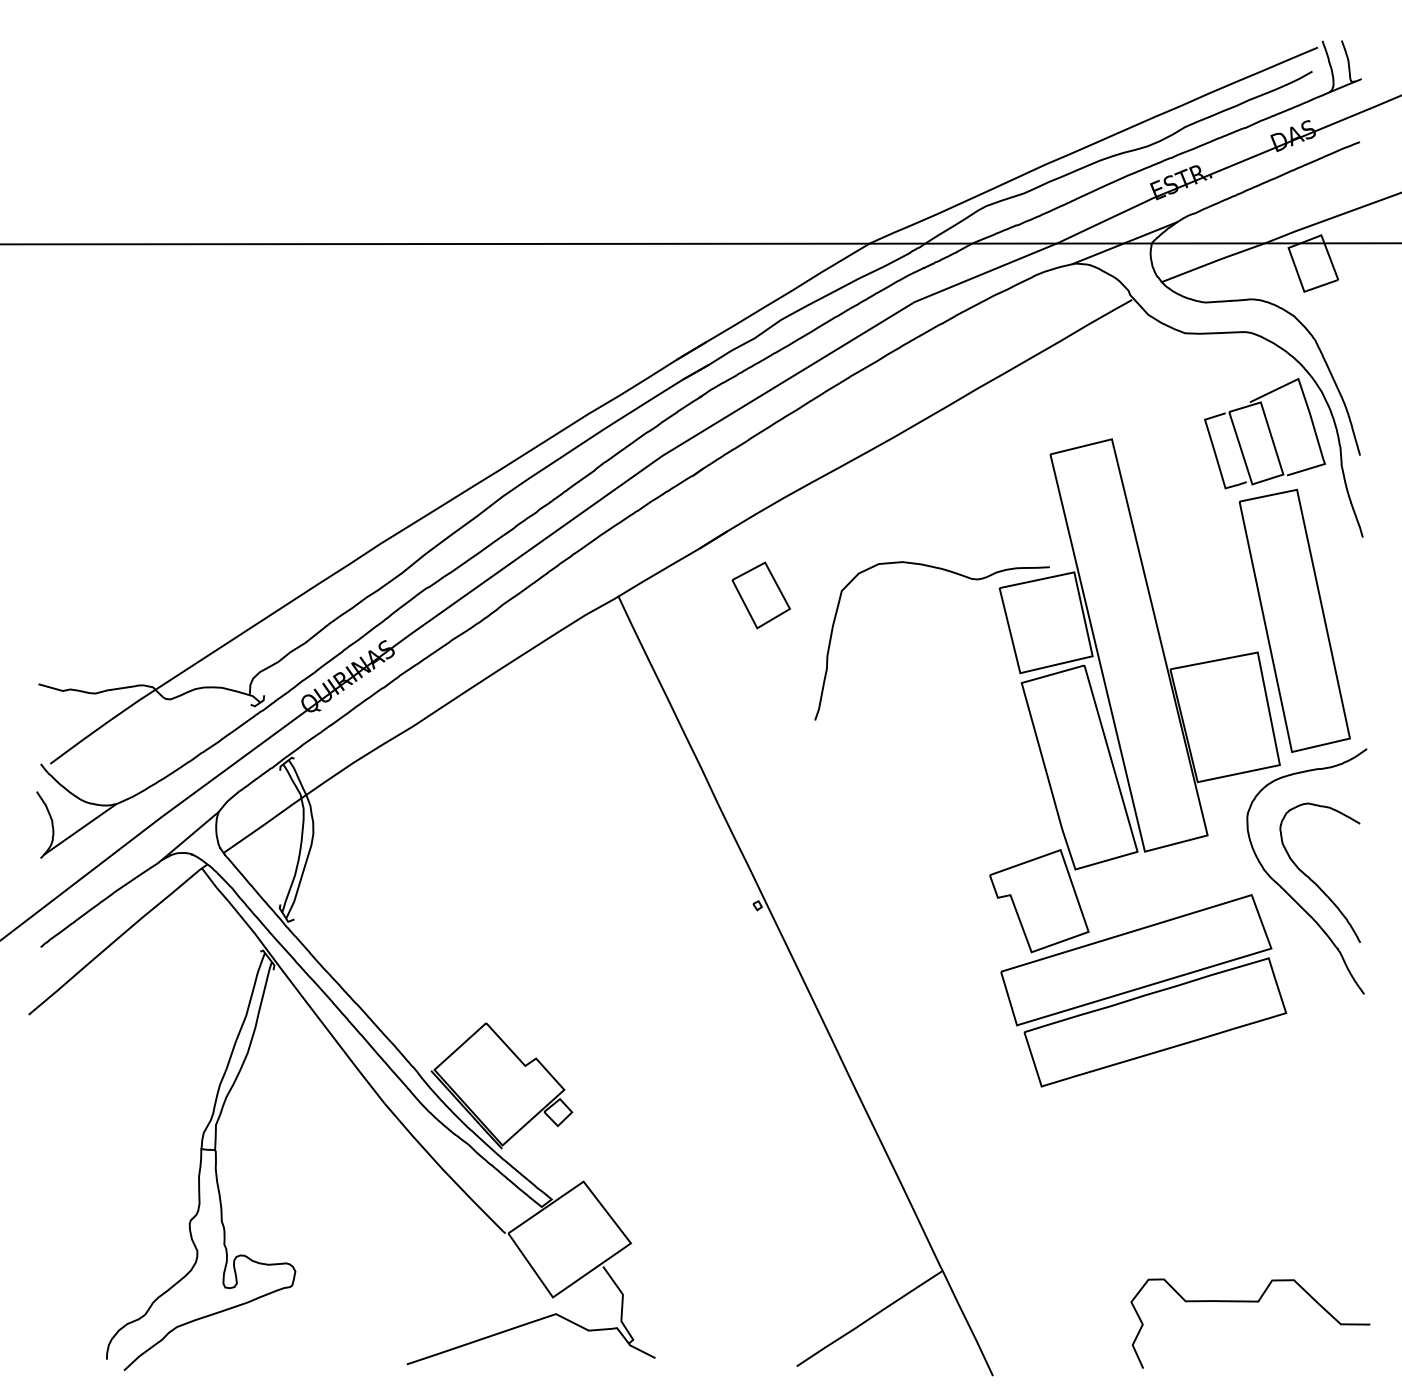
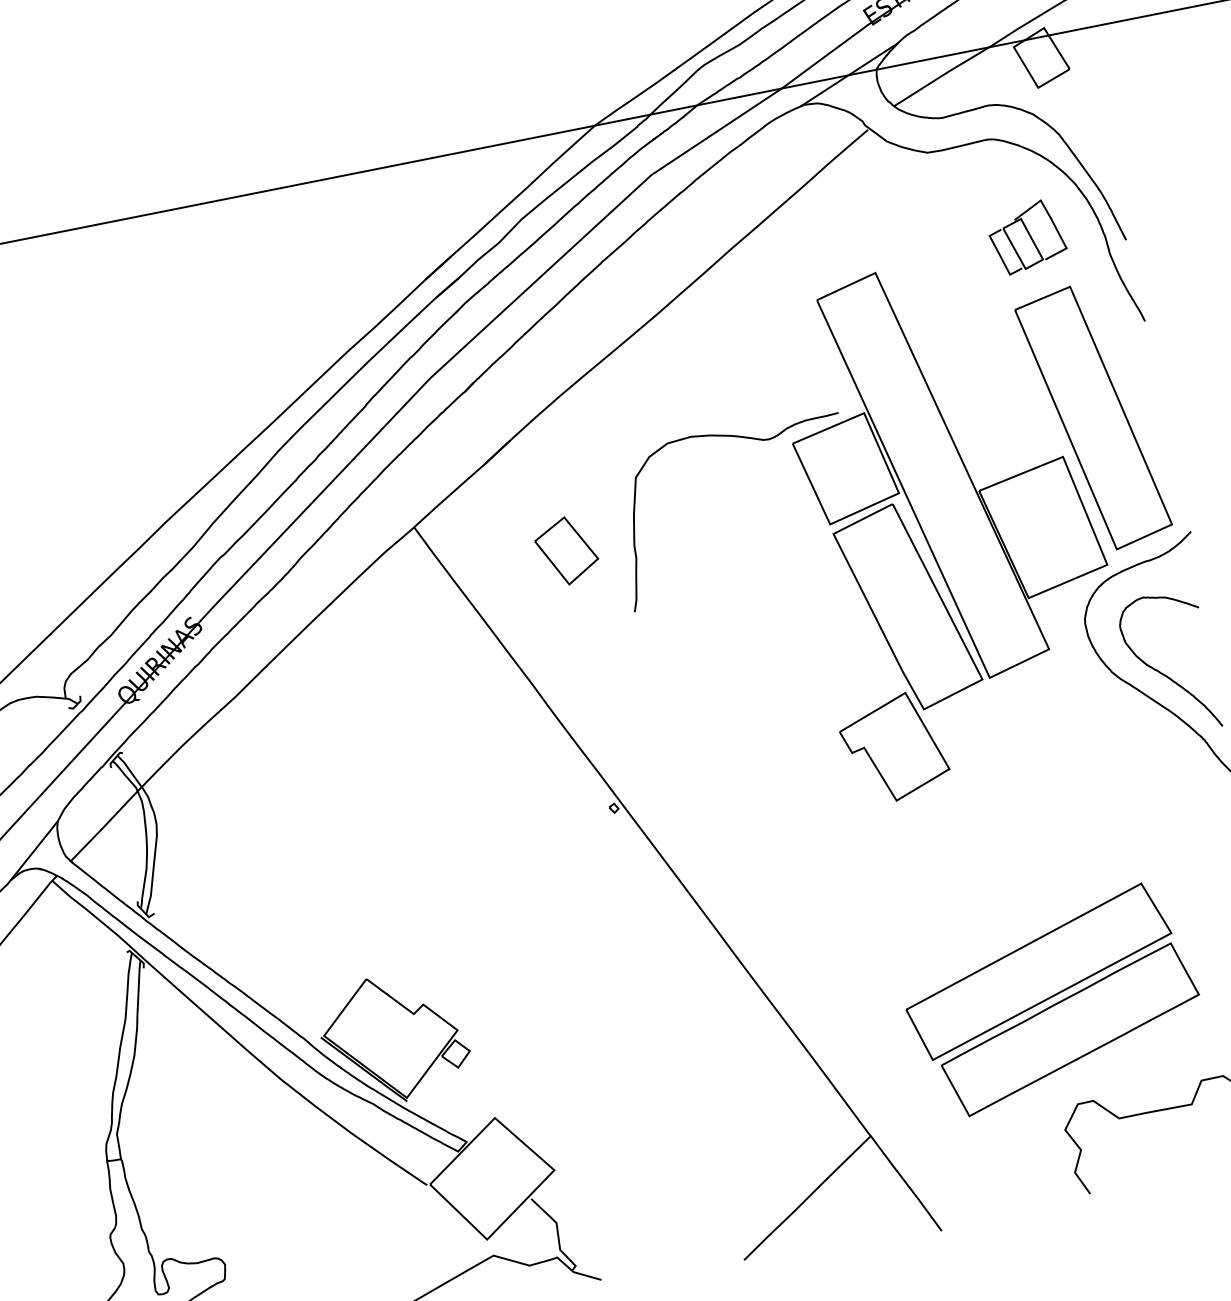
part: (1265, 433) -> (1027, 236), size x0.6
part: (760, 595) -> (566, 551), moved
part: (1143, 990) -> (1052, 1000), moved

